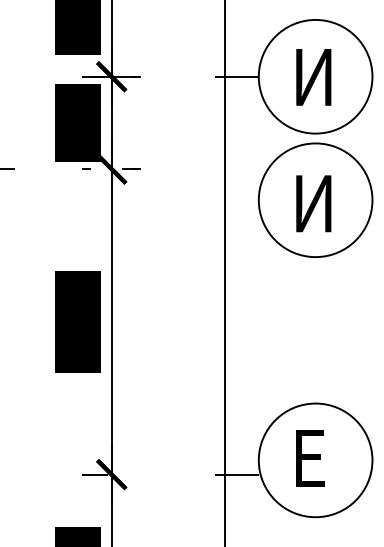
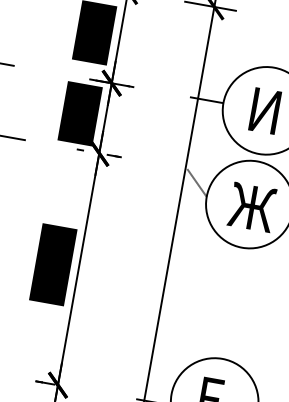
line: (242, 184) -> (196, 182), added
text: (318, 203) -> (251, 207), И -> Ж

